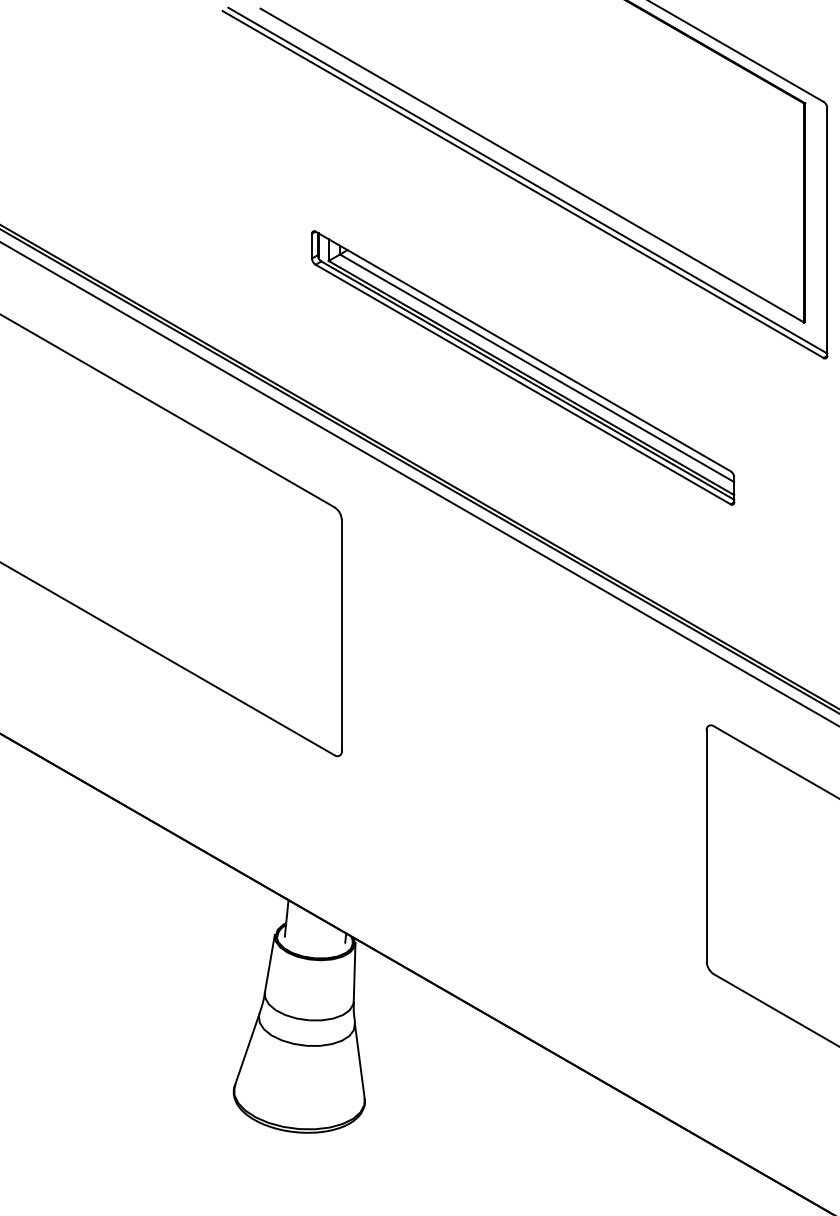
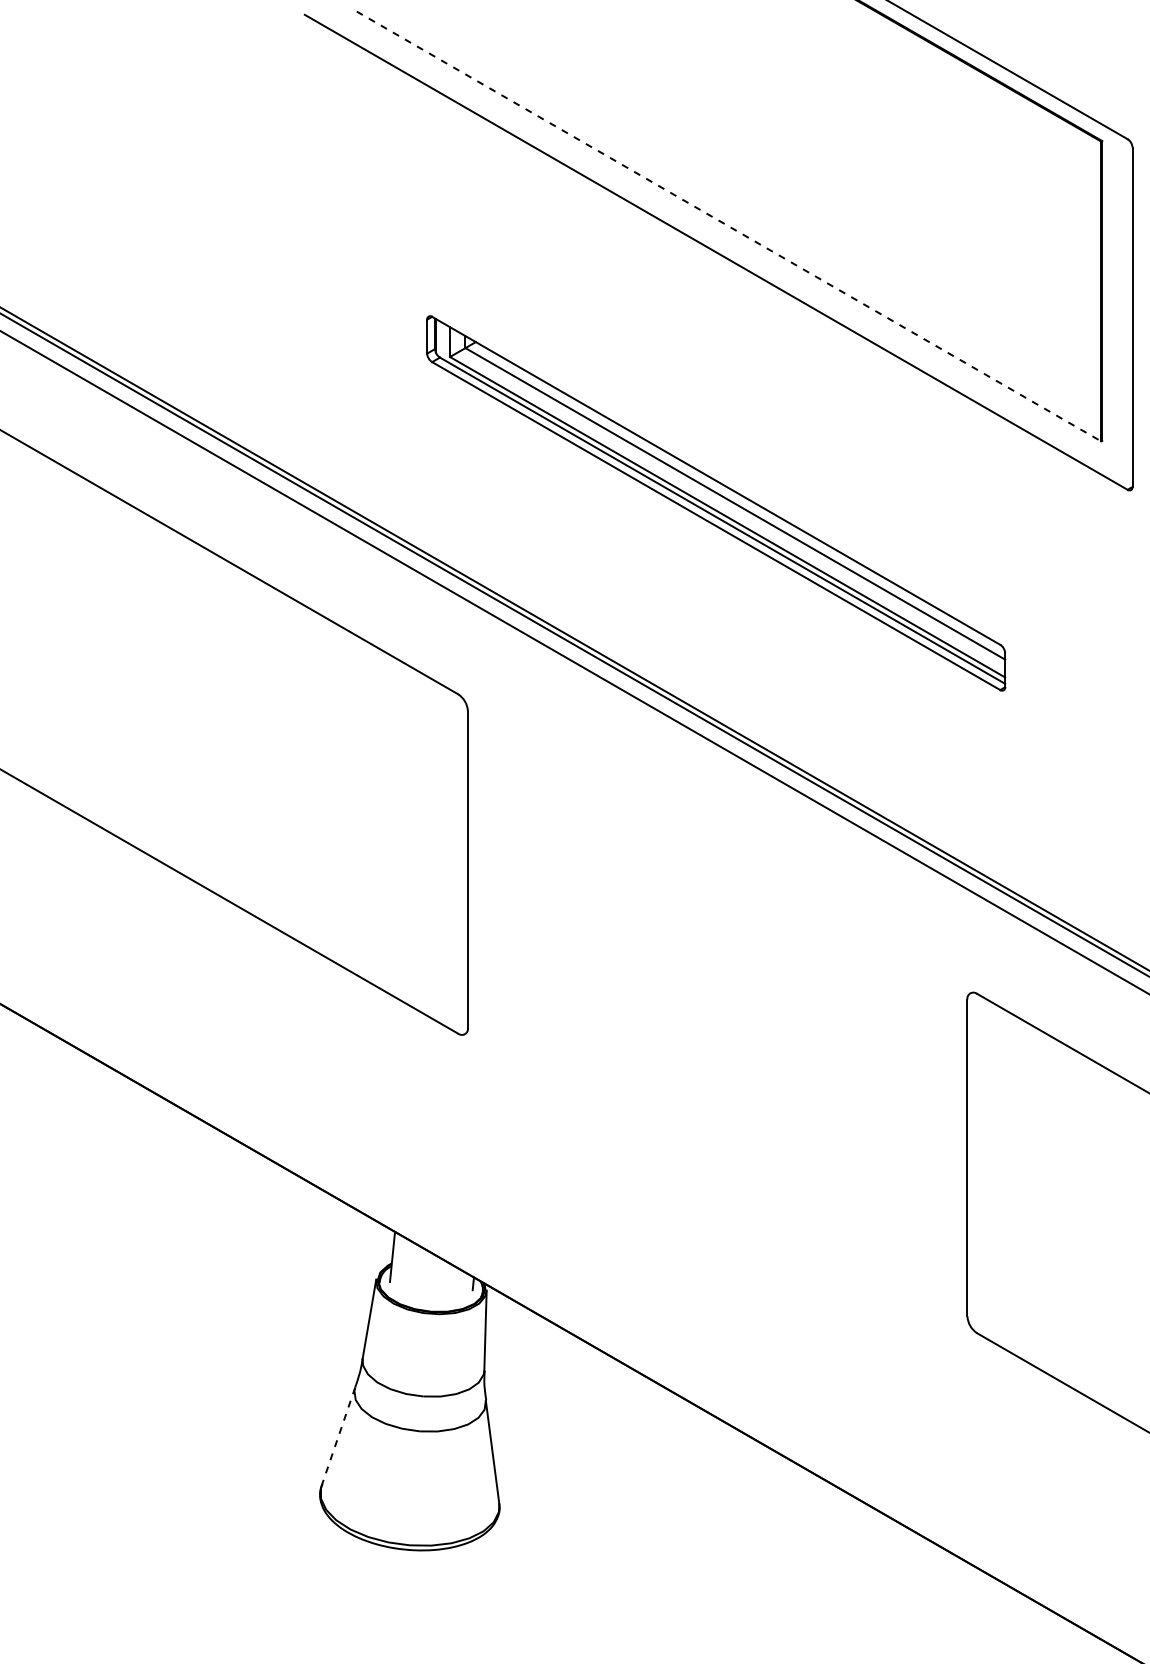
line: (532, 165) -> (728, 226), solid -> dashed
line: (527, 180) -> (722, 246), removed
line: (247, 1049) -> (338, 1436), solid -> dashed

